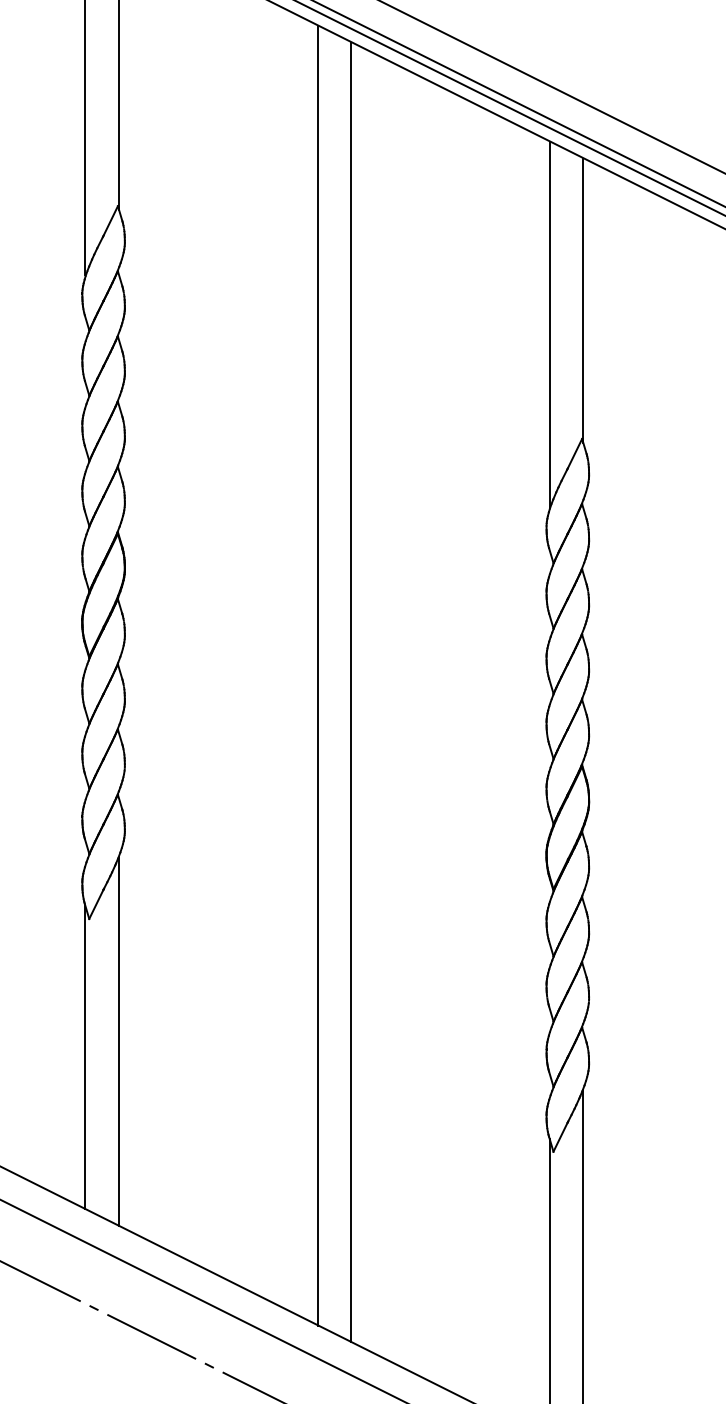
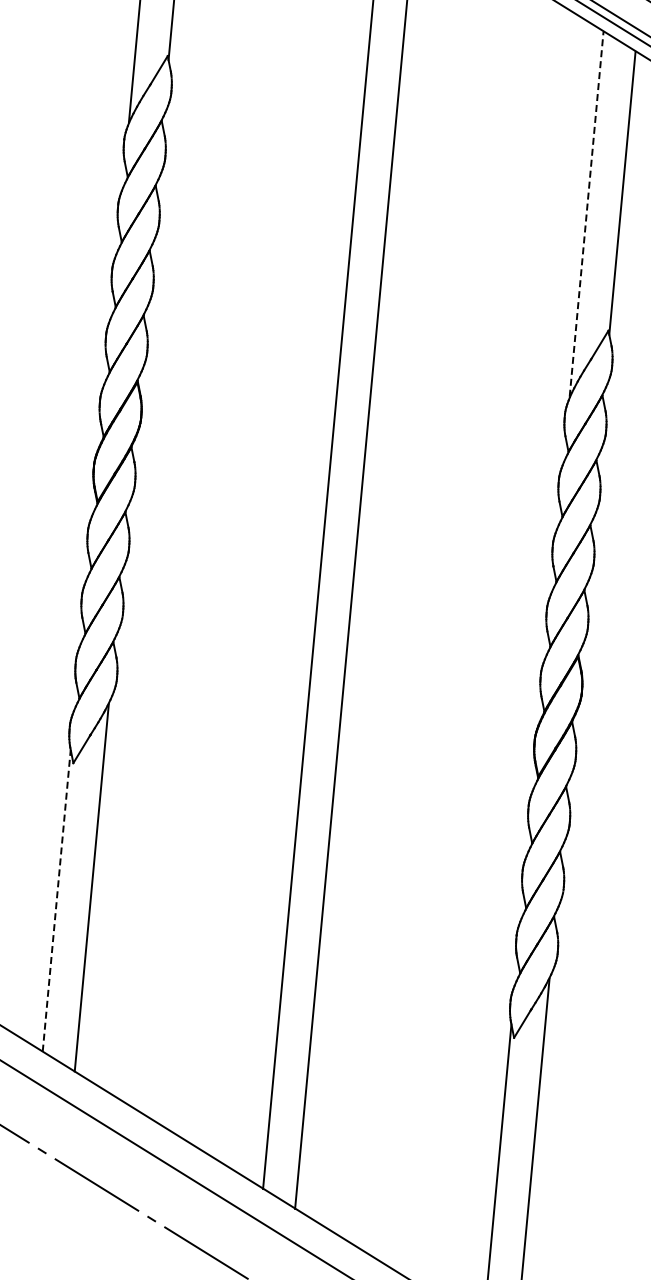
line: (549, 324) -> (586, 213), solid -> dashed
line: (85, 1057) -> (56, 900), solid -> dashed

